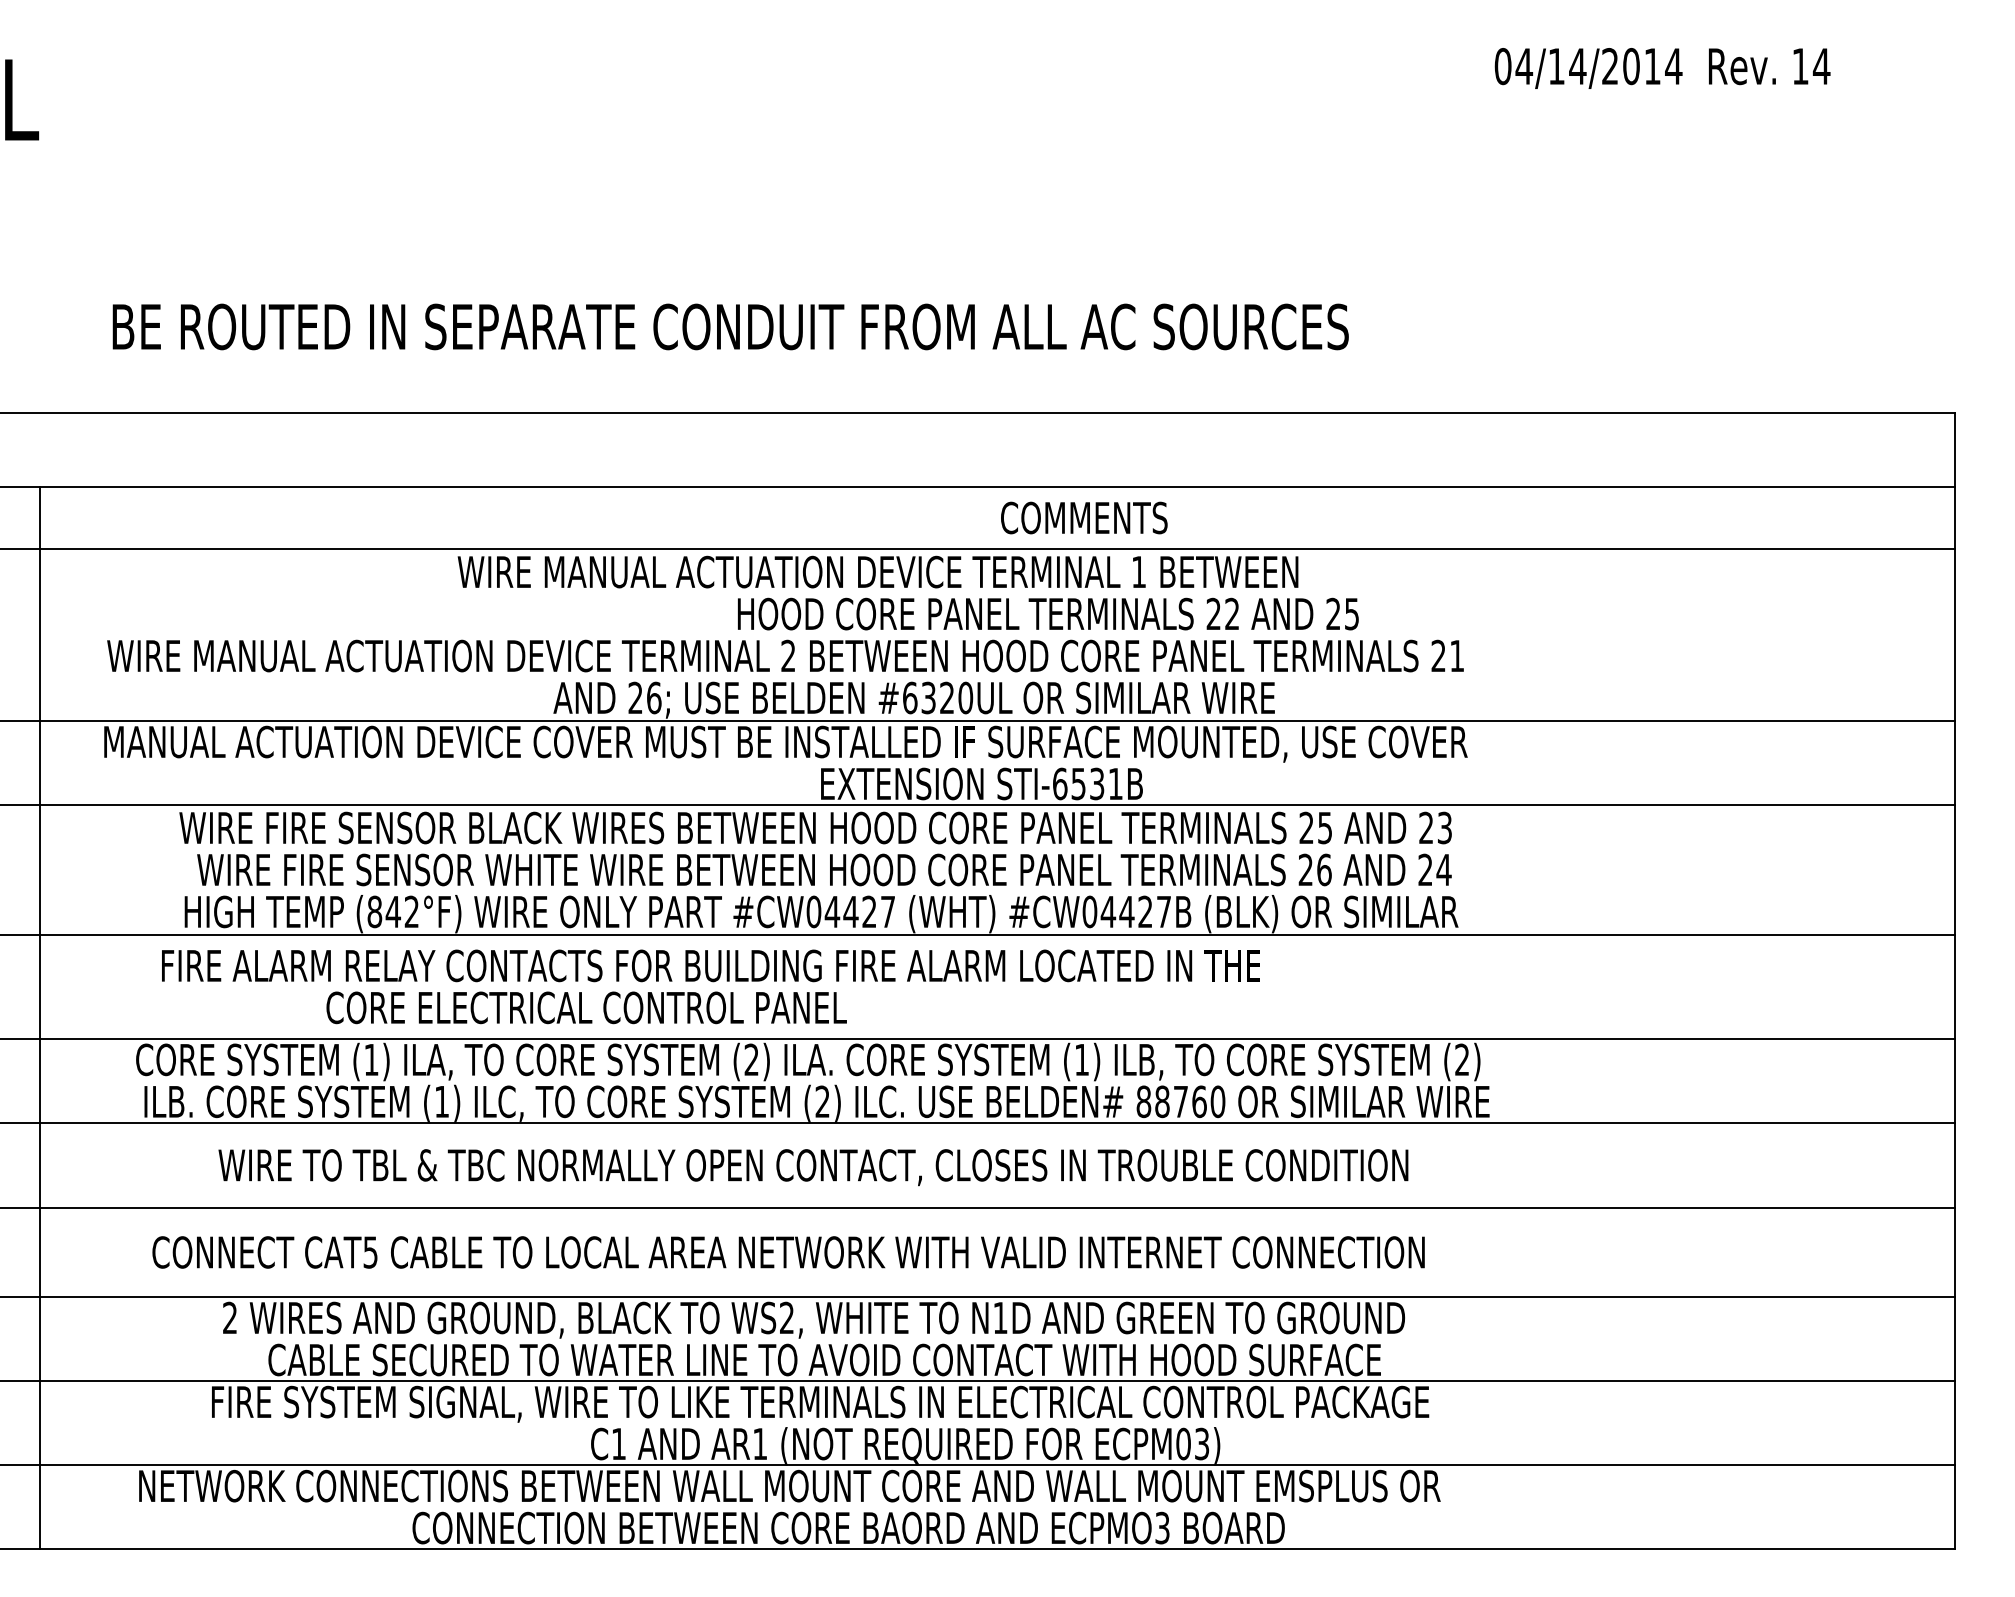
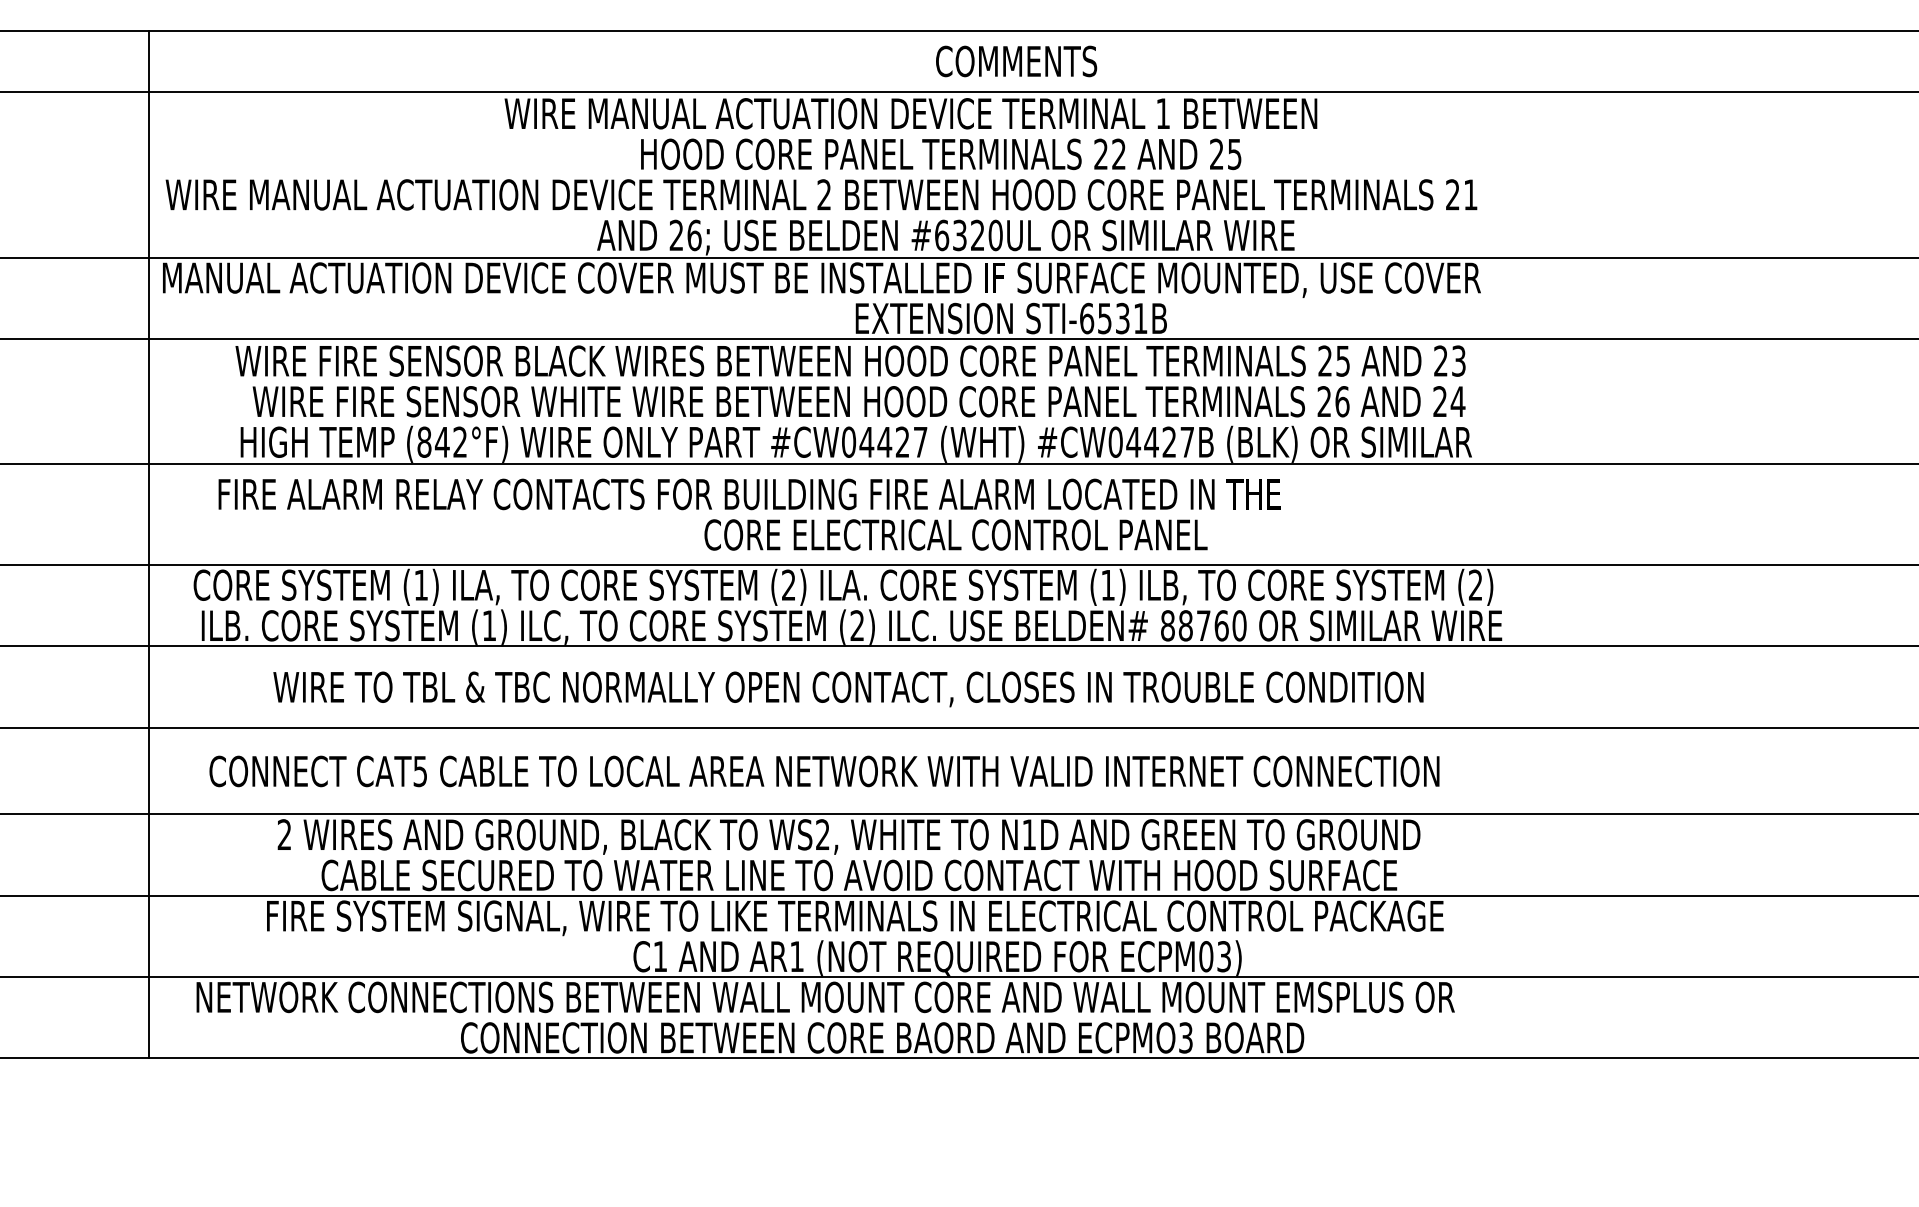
text: (1084, 517) -> (1016, 60), moved
text: (1048, 613) -> (941, 153), moved
text: (586, 1007) -> (955, 534), moved
line: (40, 1017) -> (149, 544), moved

